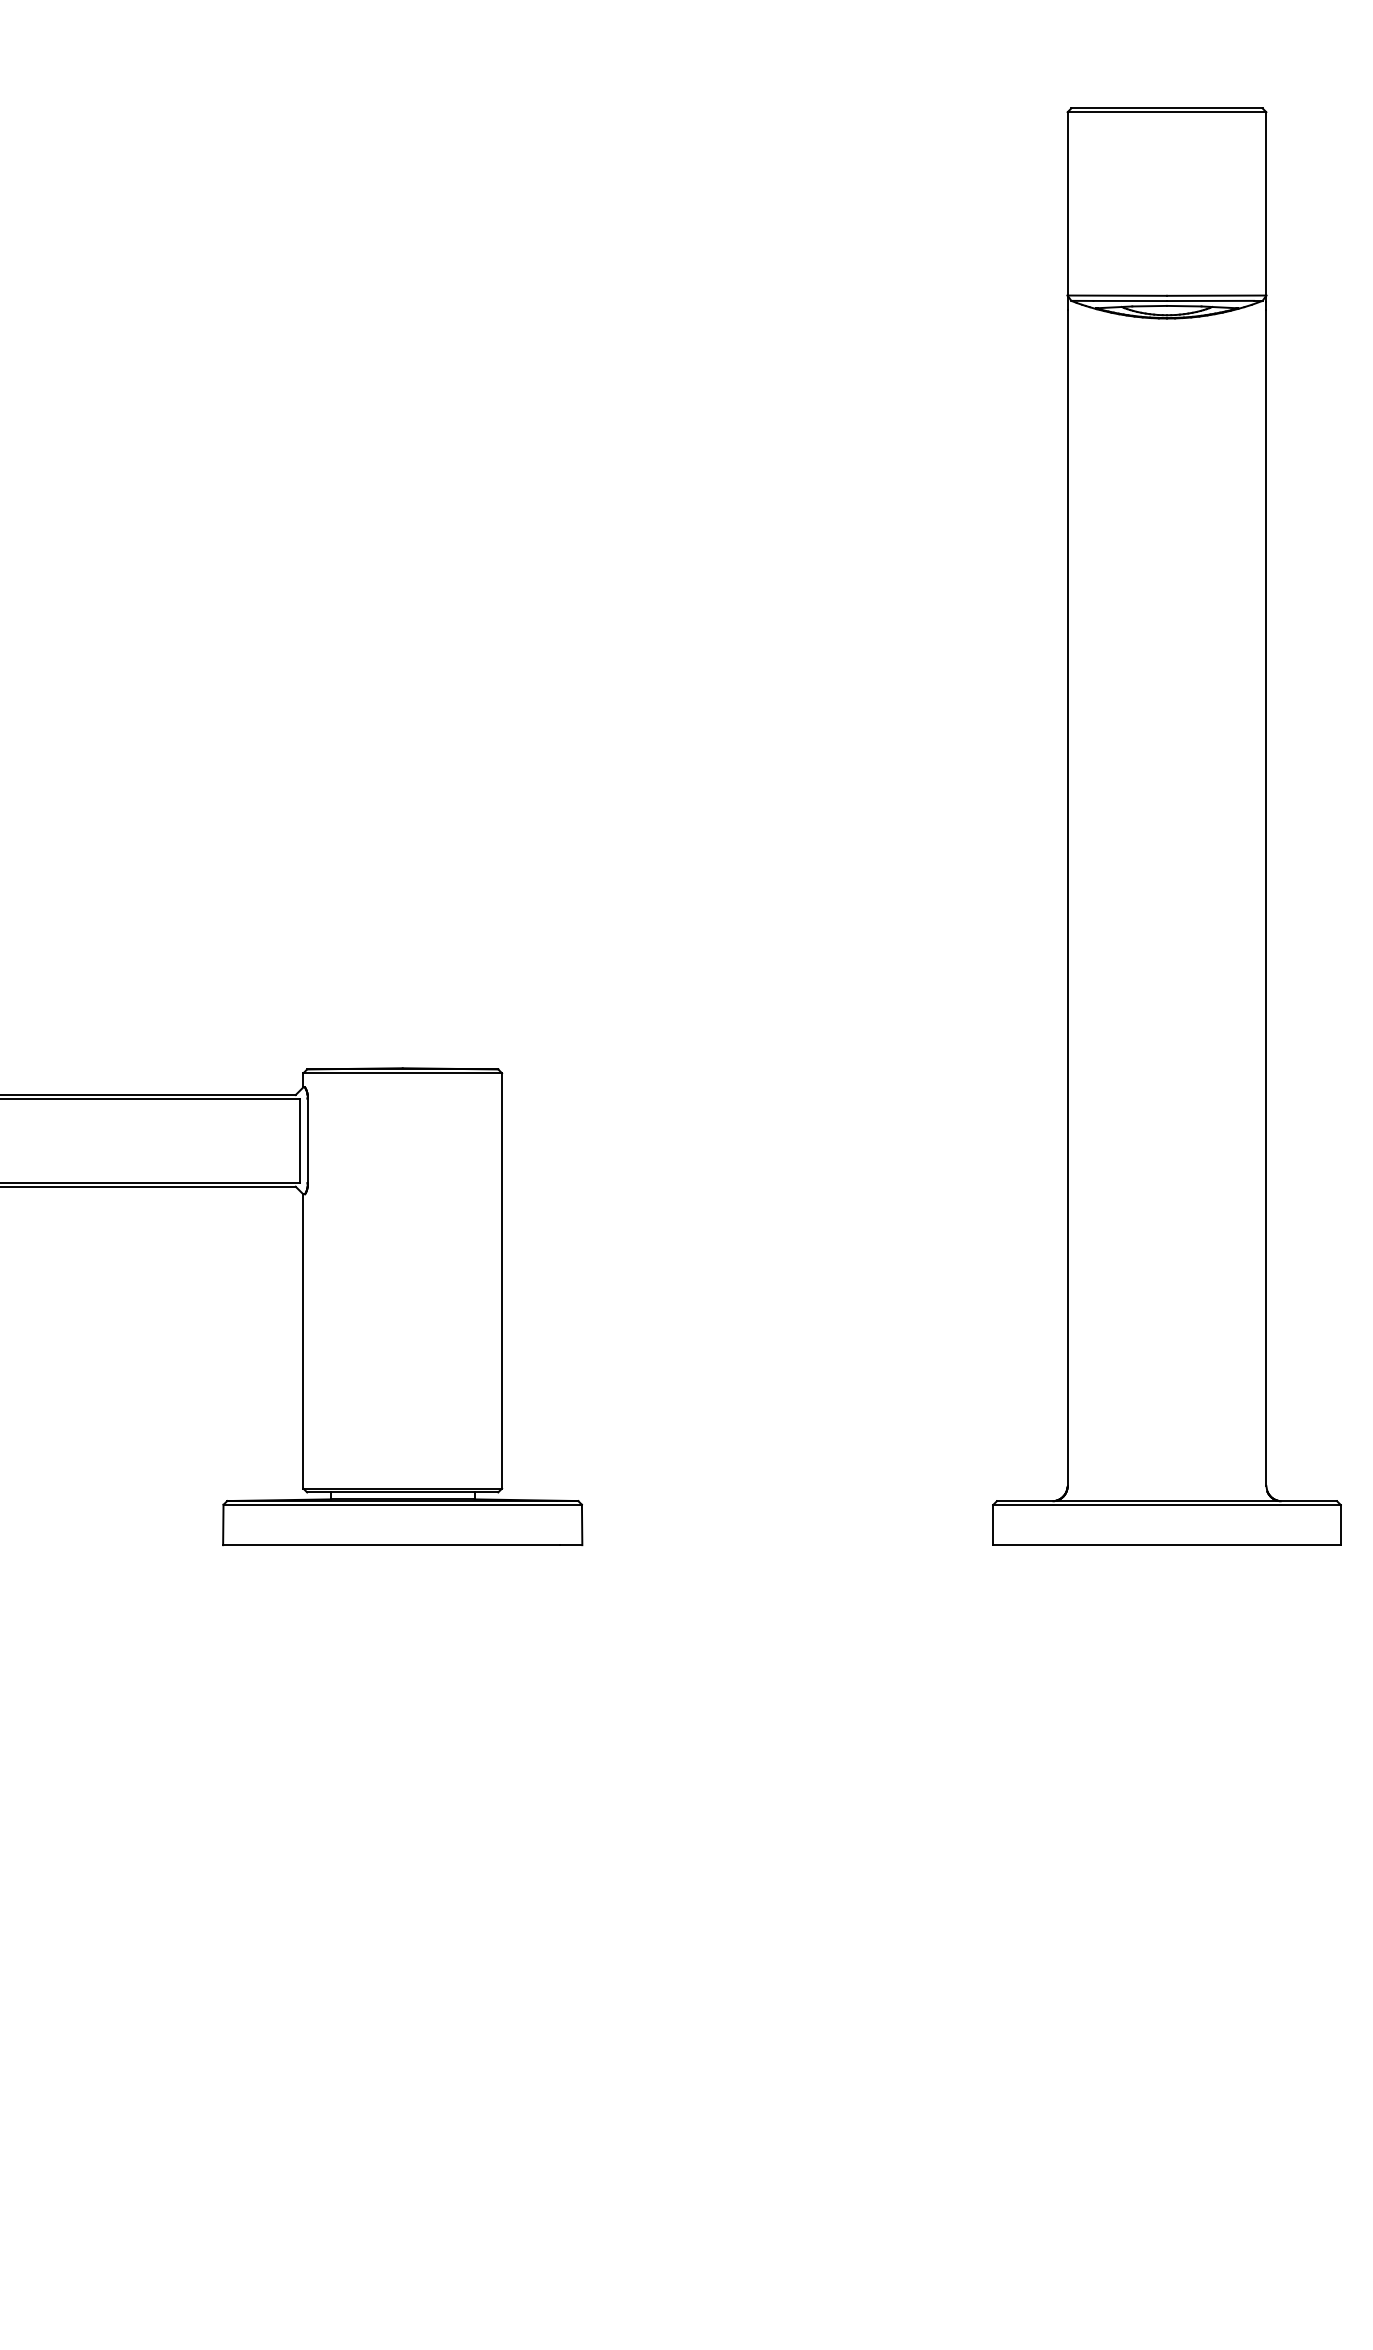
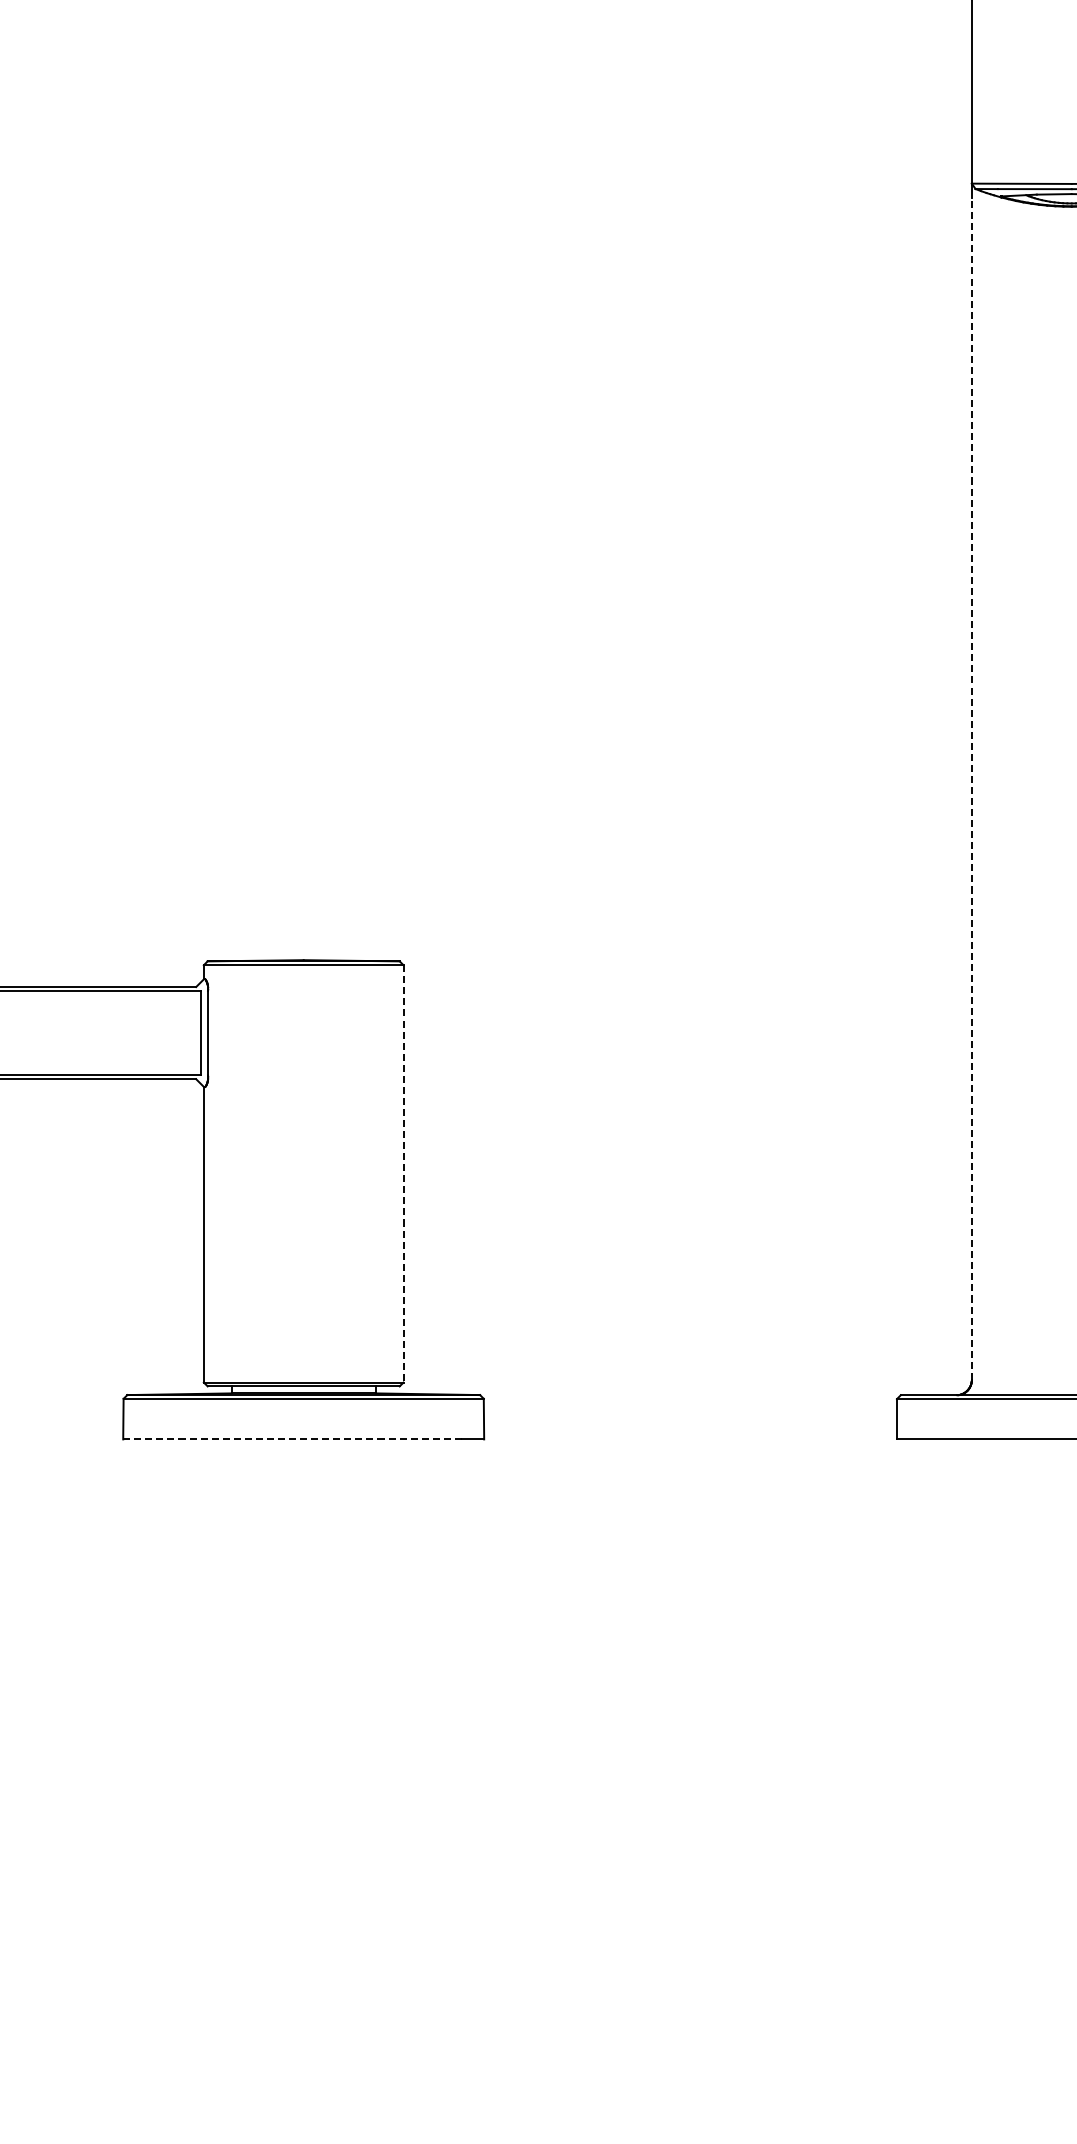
line: (1067, 897) -> (971, 788), solid -> dashed
line: (502, 1280) -> (403, 1173), solid -> dashed
line: (391, 1545) -> (292, 1439), solid -> dashed

